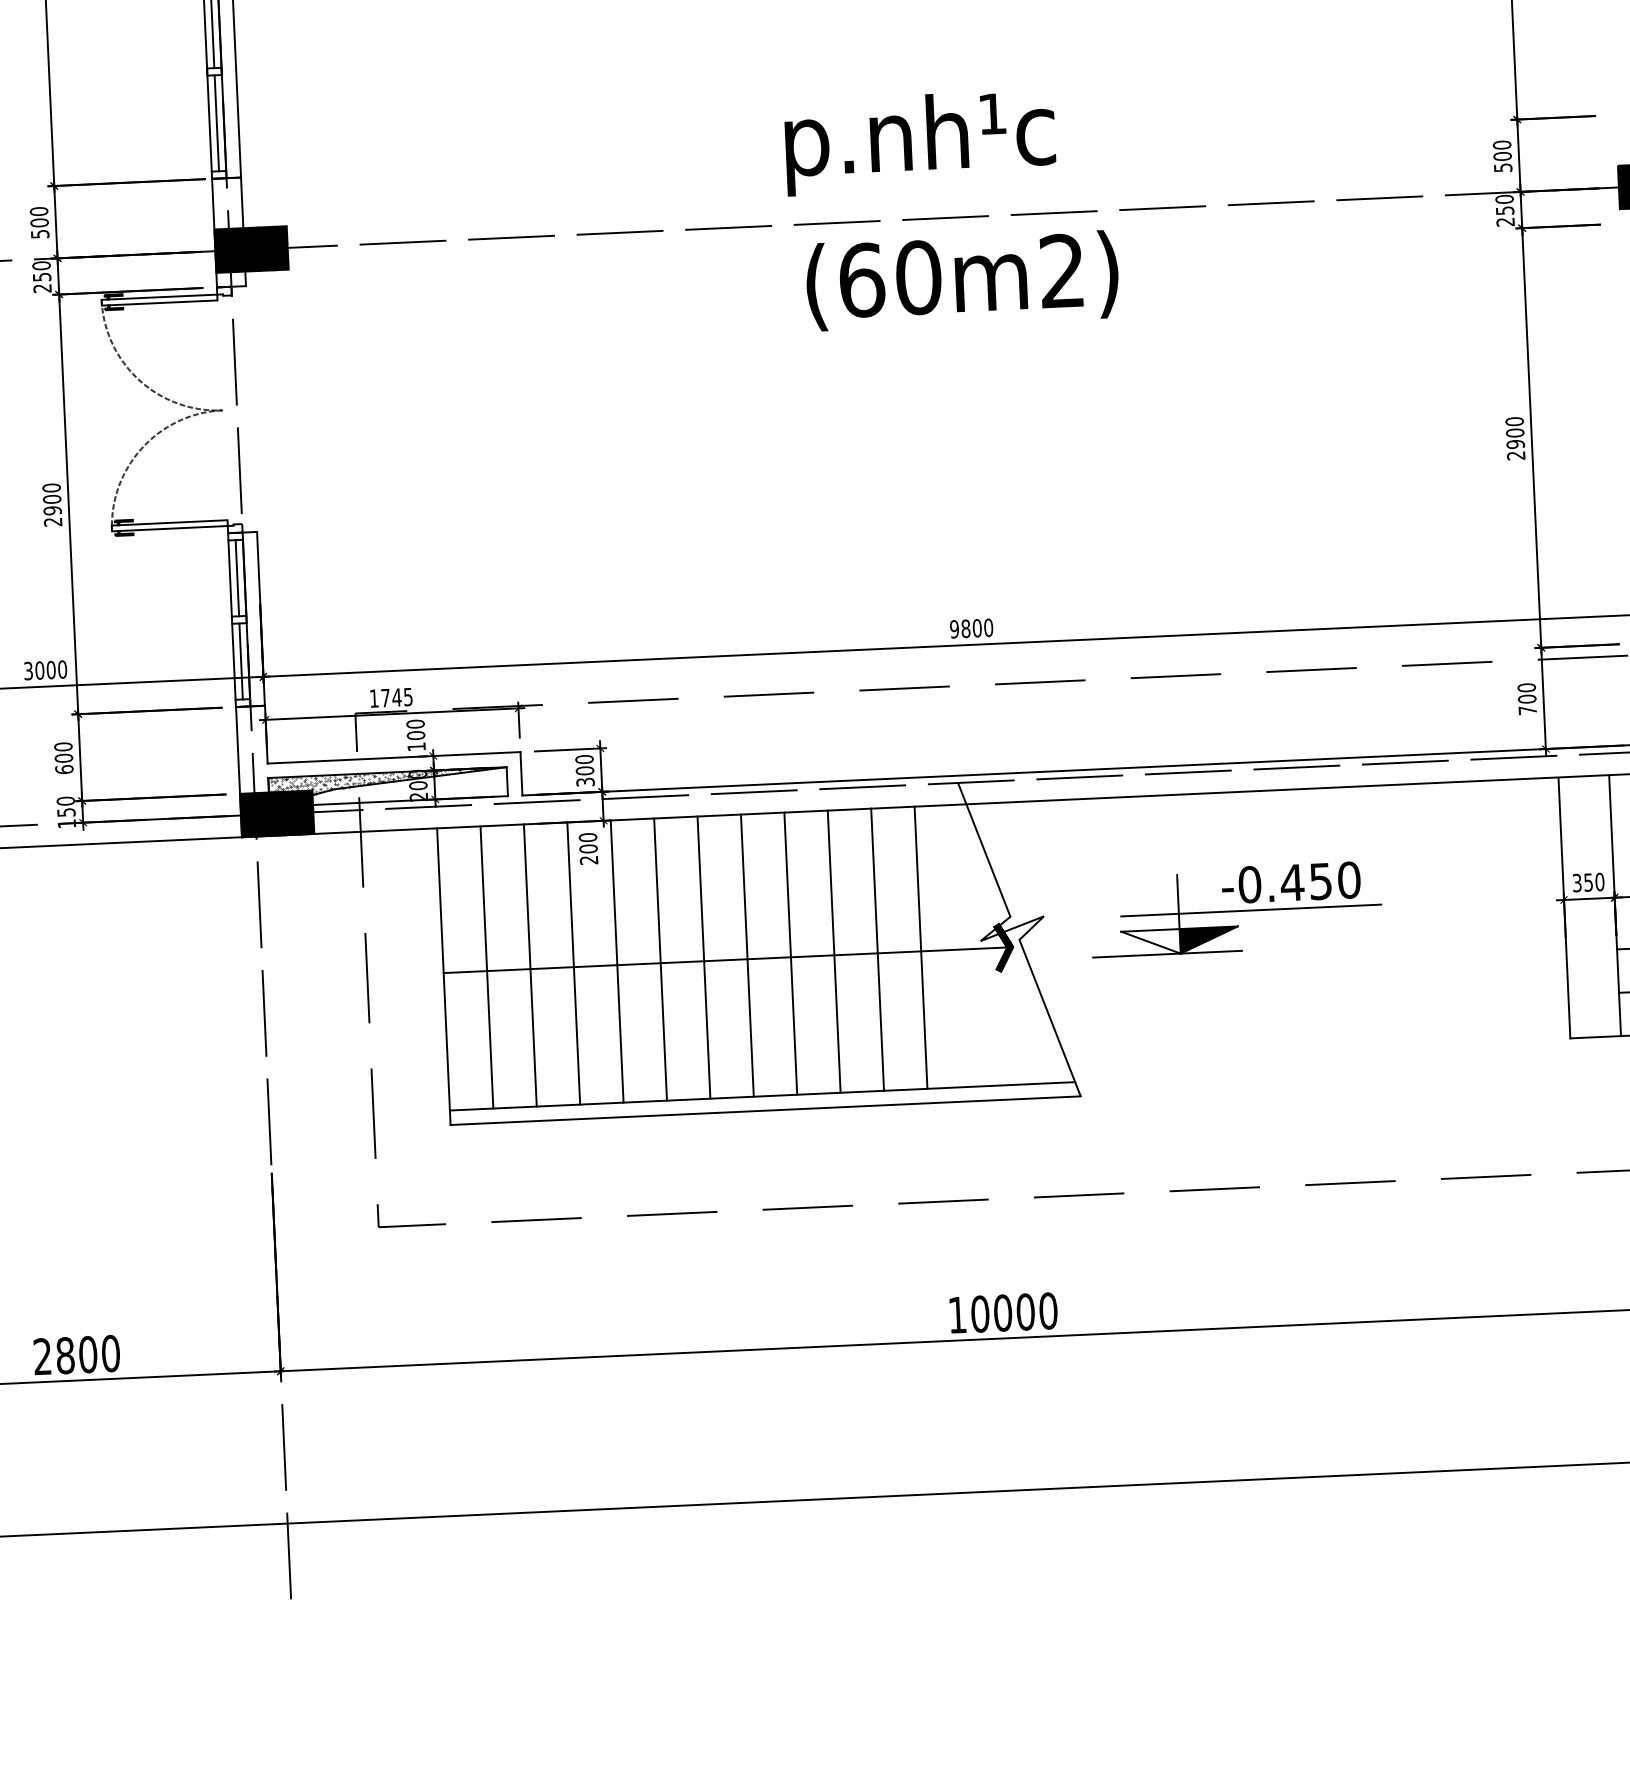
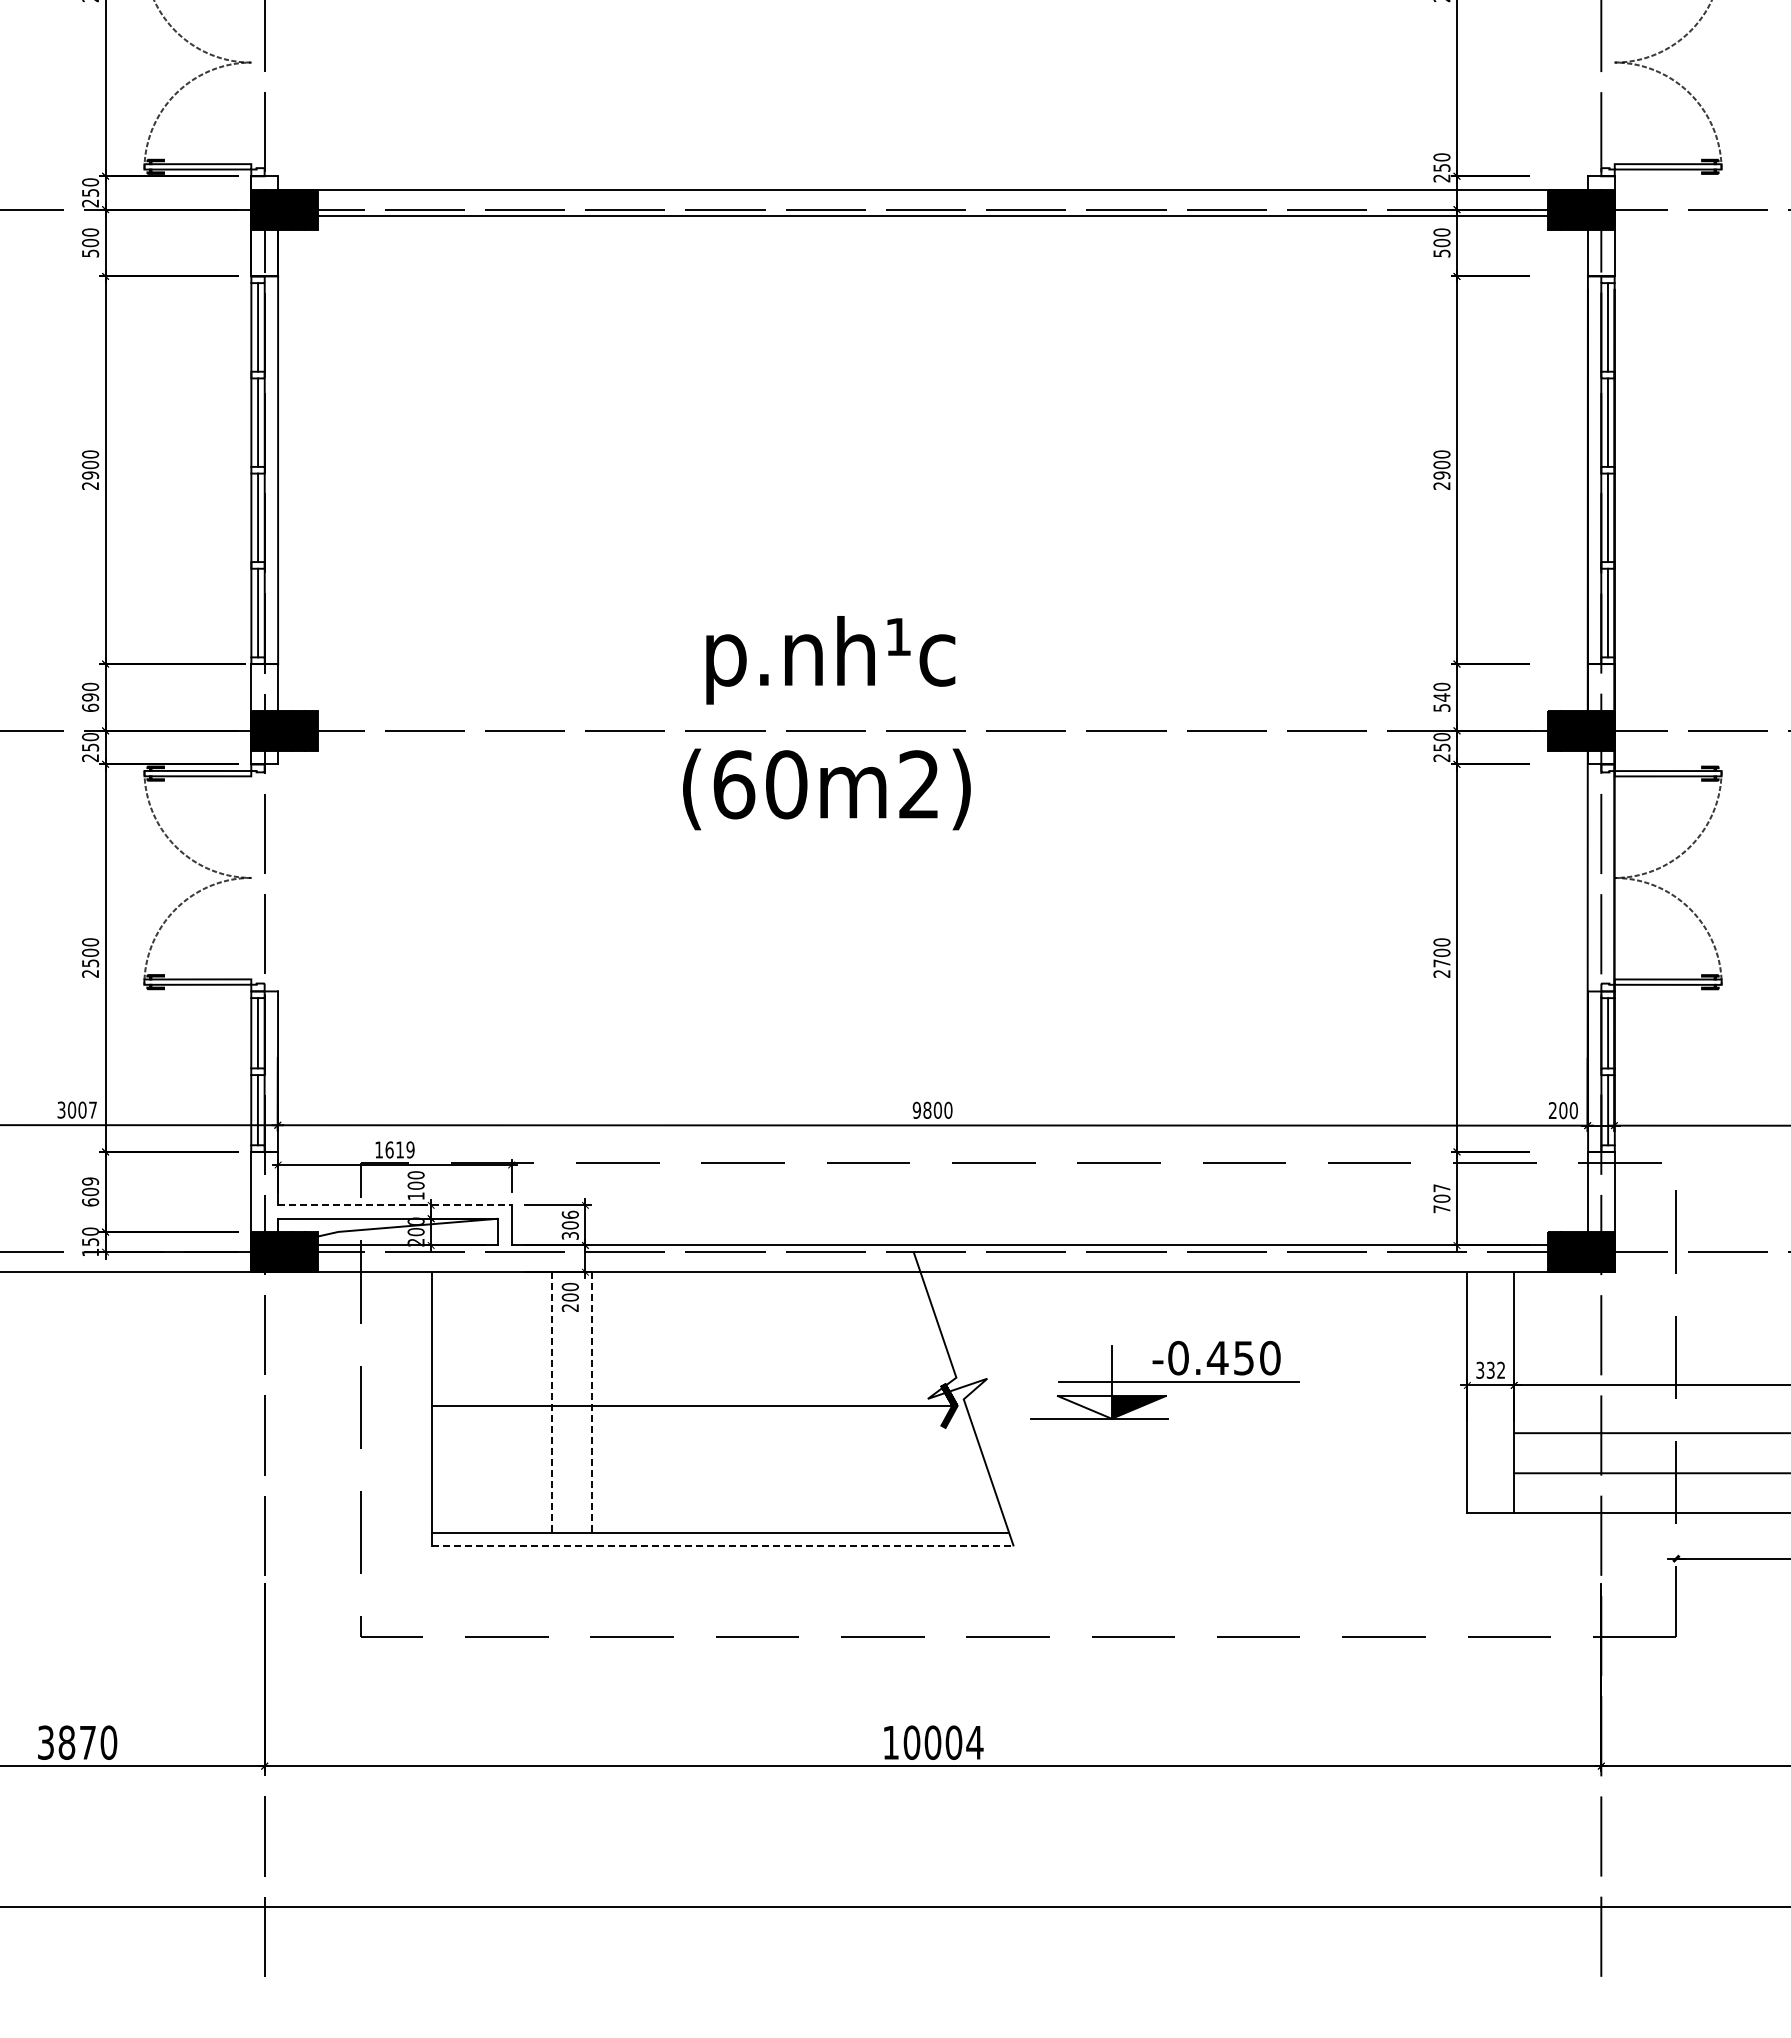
text: (920, 142) -> (830, 660), moved
text: (1502, 156) -> (1441, 697), 500 -> 540
text: (39, 228) -> (90, 702), 500 -> 690
text: (962, 280) -> (826, 789), moved
text: (1515, 444) -> (1441, 963), 2900 -> 2700
text: (52, 510) -> (90, 963), 2900 -> 2500
text: (63, 668) -> (93, 1109), 3000 -> 3007
text: (1526, 688) -> (1441, 1188), 700 -> 707
text: (396, 697) -> (399, 1149), 1745 -> 1619
text: (63, 746) -> (90, 1181), 600 -> 609
line: (393, 757) -> (394, 1205), solid -> dashed
text: (583, 759) -> (569, 1214), 300 -> 306
hatch: (375, 787) -> (376, 1231), removed
text: (1594, 881) -> (1496, 1369), 350 -> 332
line: (920, 947) -> (872, 1402), removed
line: (877, 949) -> (832, 1402), removed
line: (834, 951) -> (792, 1402), removed
line: (790, 953) -> (752, 1402), removed
line: (747, 955) -> (712, 1402), removed
line: (704, 957) -> (672, 1402), removed
line: (661, 959) -> (632, 1402), removed
line: (617, 962) -> (592, 1403), solid -> dashed
line: (573, 964) -> (551, 1403), solid -> dashed
line: (530, 965) -> (511, 1402), removed
line: (486, 967) -> (471, 1402), removed
line: (766, 1110) -> (723, 1546), solid -> dashed
text: (1047, 1310) -> (974, 1742), 10000 -> 10004
text: (66, 1355) -> (67, 1742), 2800 -> 3870

